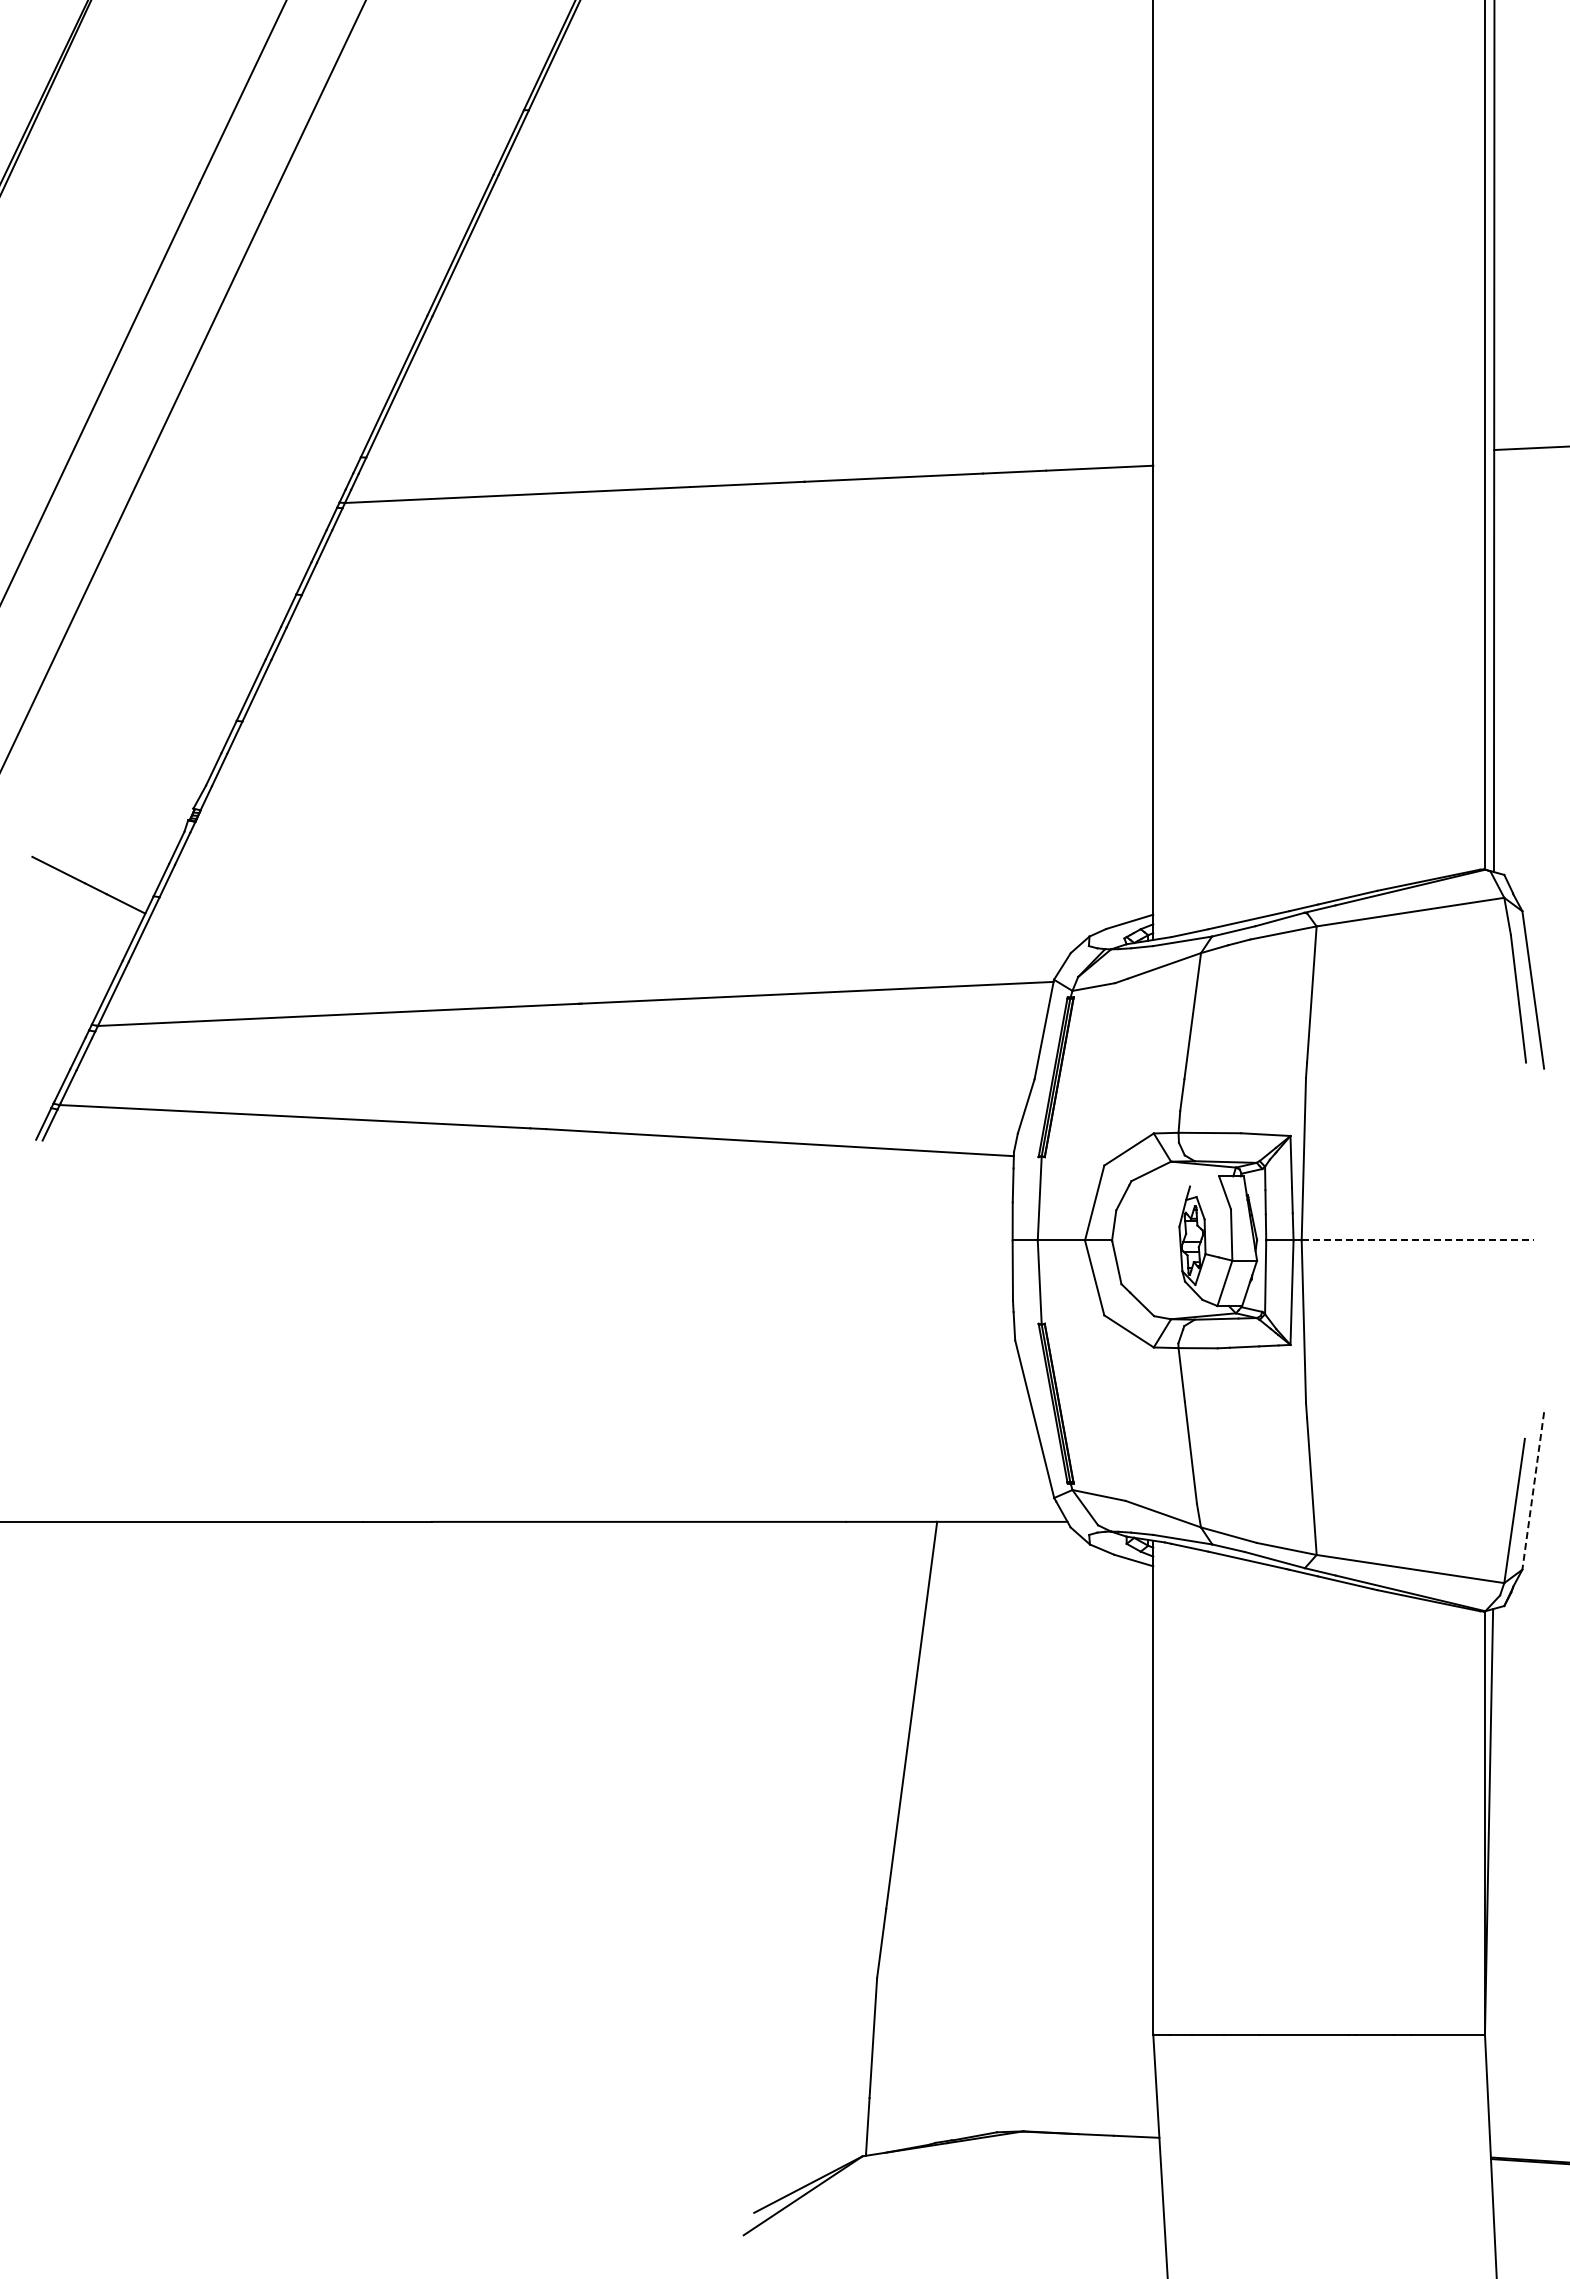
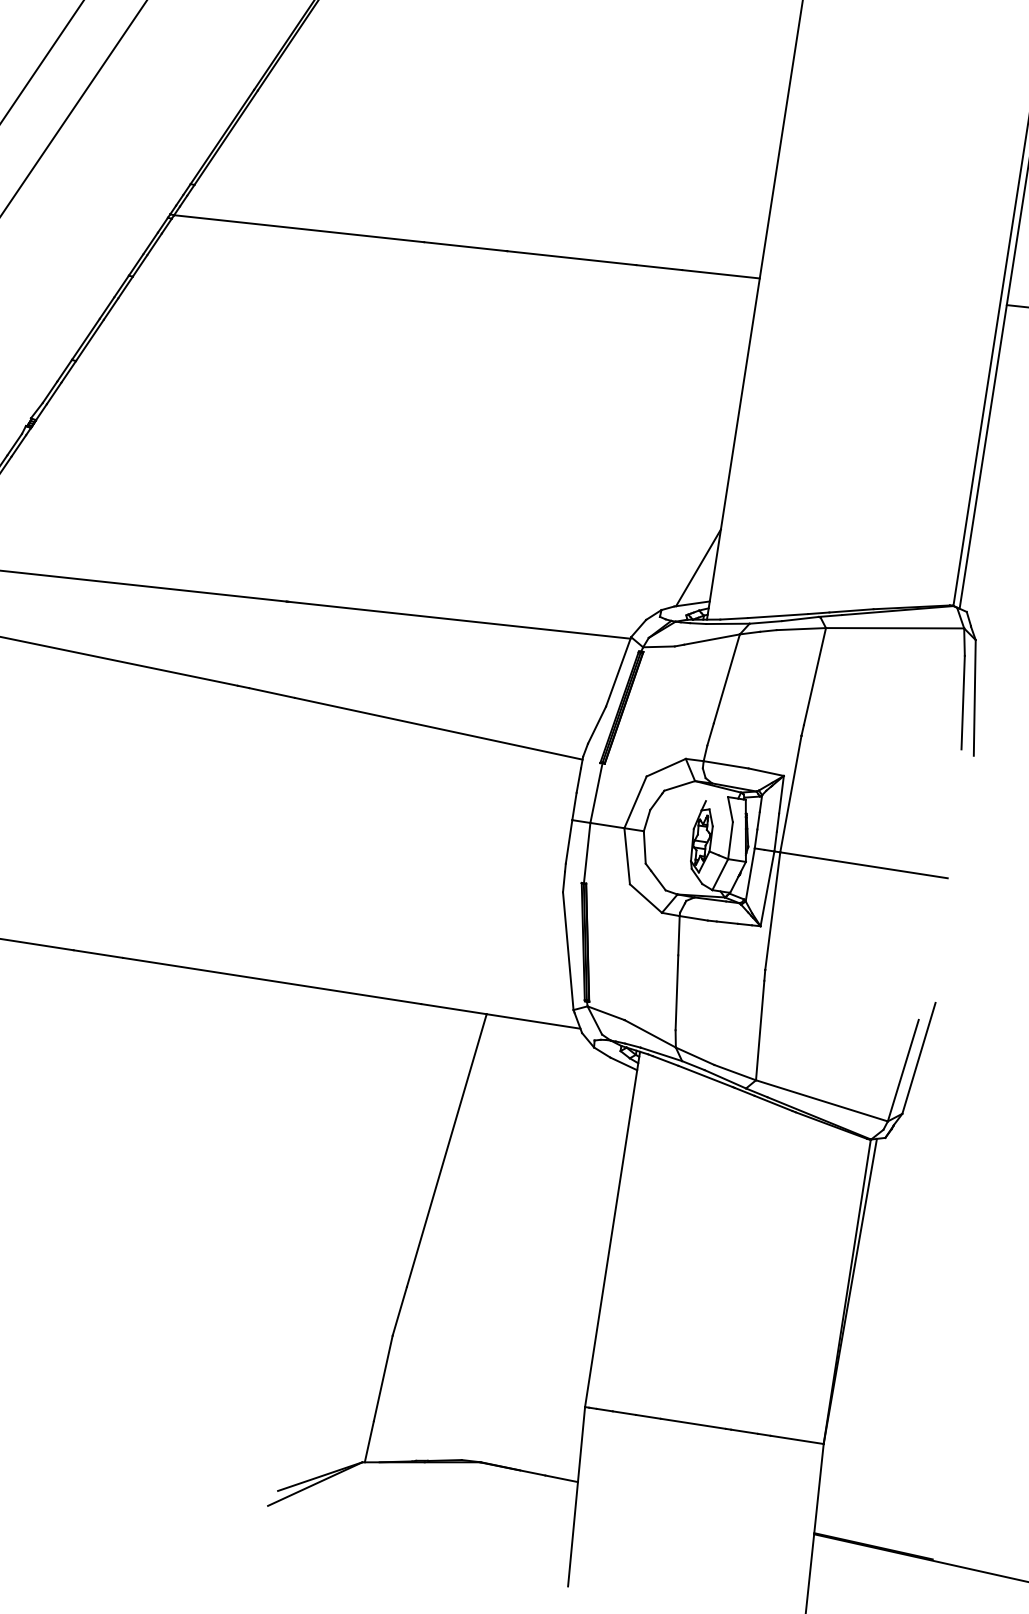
line: (1130, 871) -> (698, 567), added
line: (1418, 1240) -> (864, 865), dashed -> solid
line: (1533, 1491) -> (919, 1058), dashed -> solid

